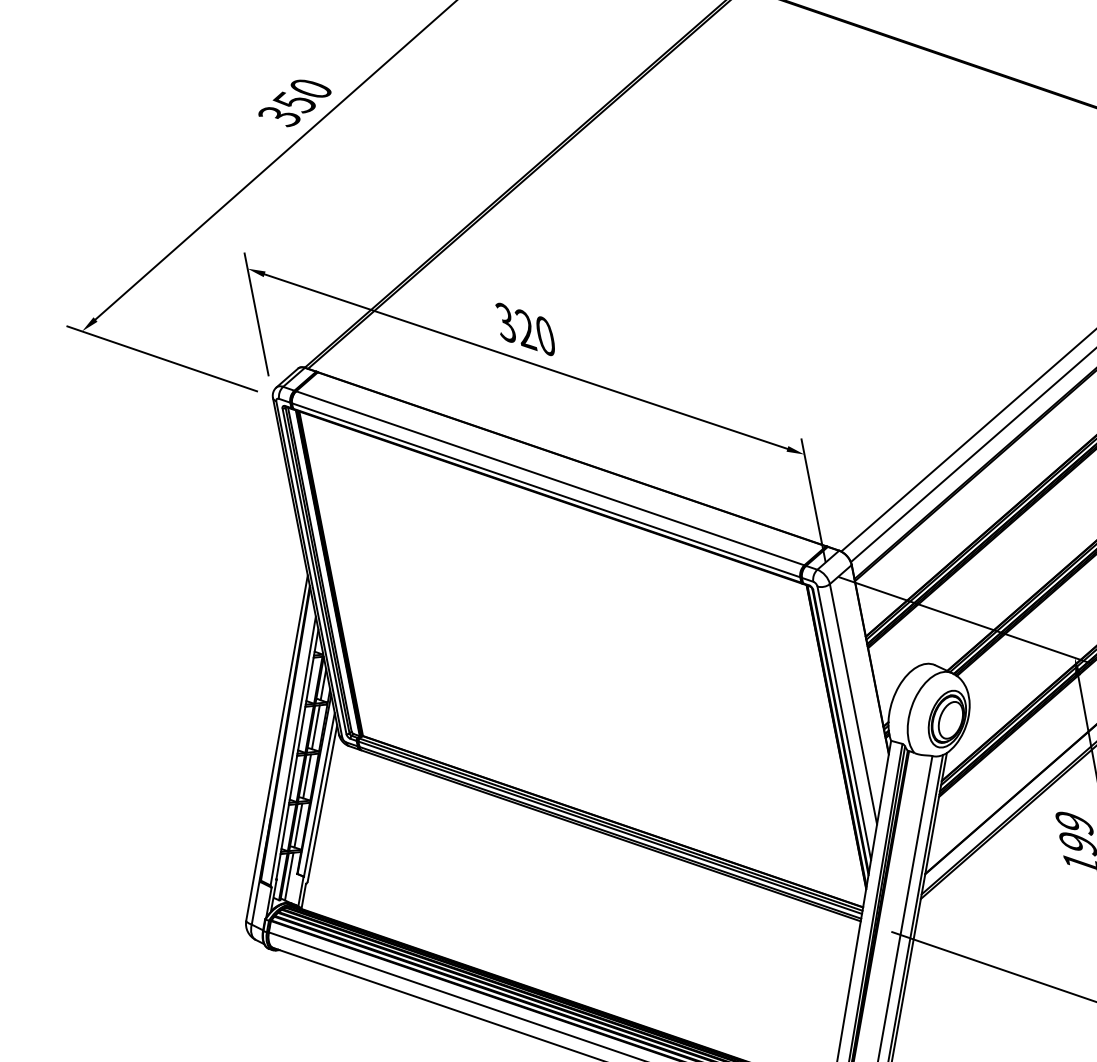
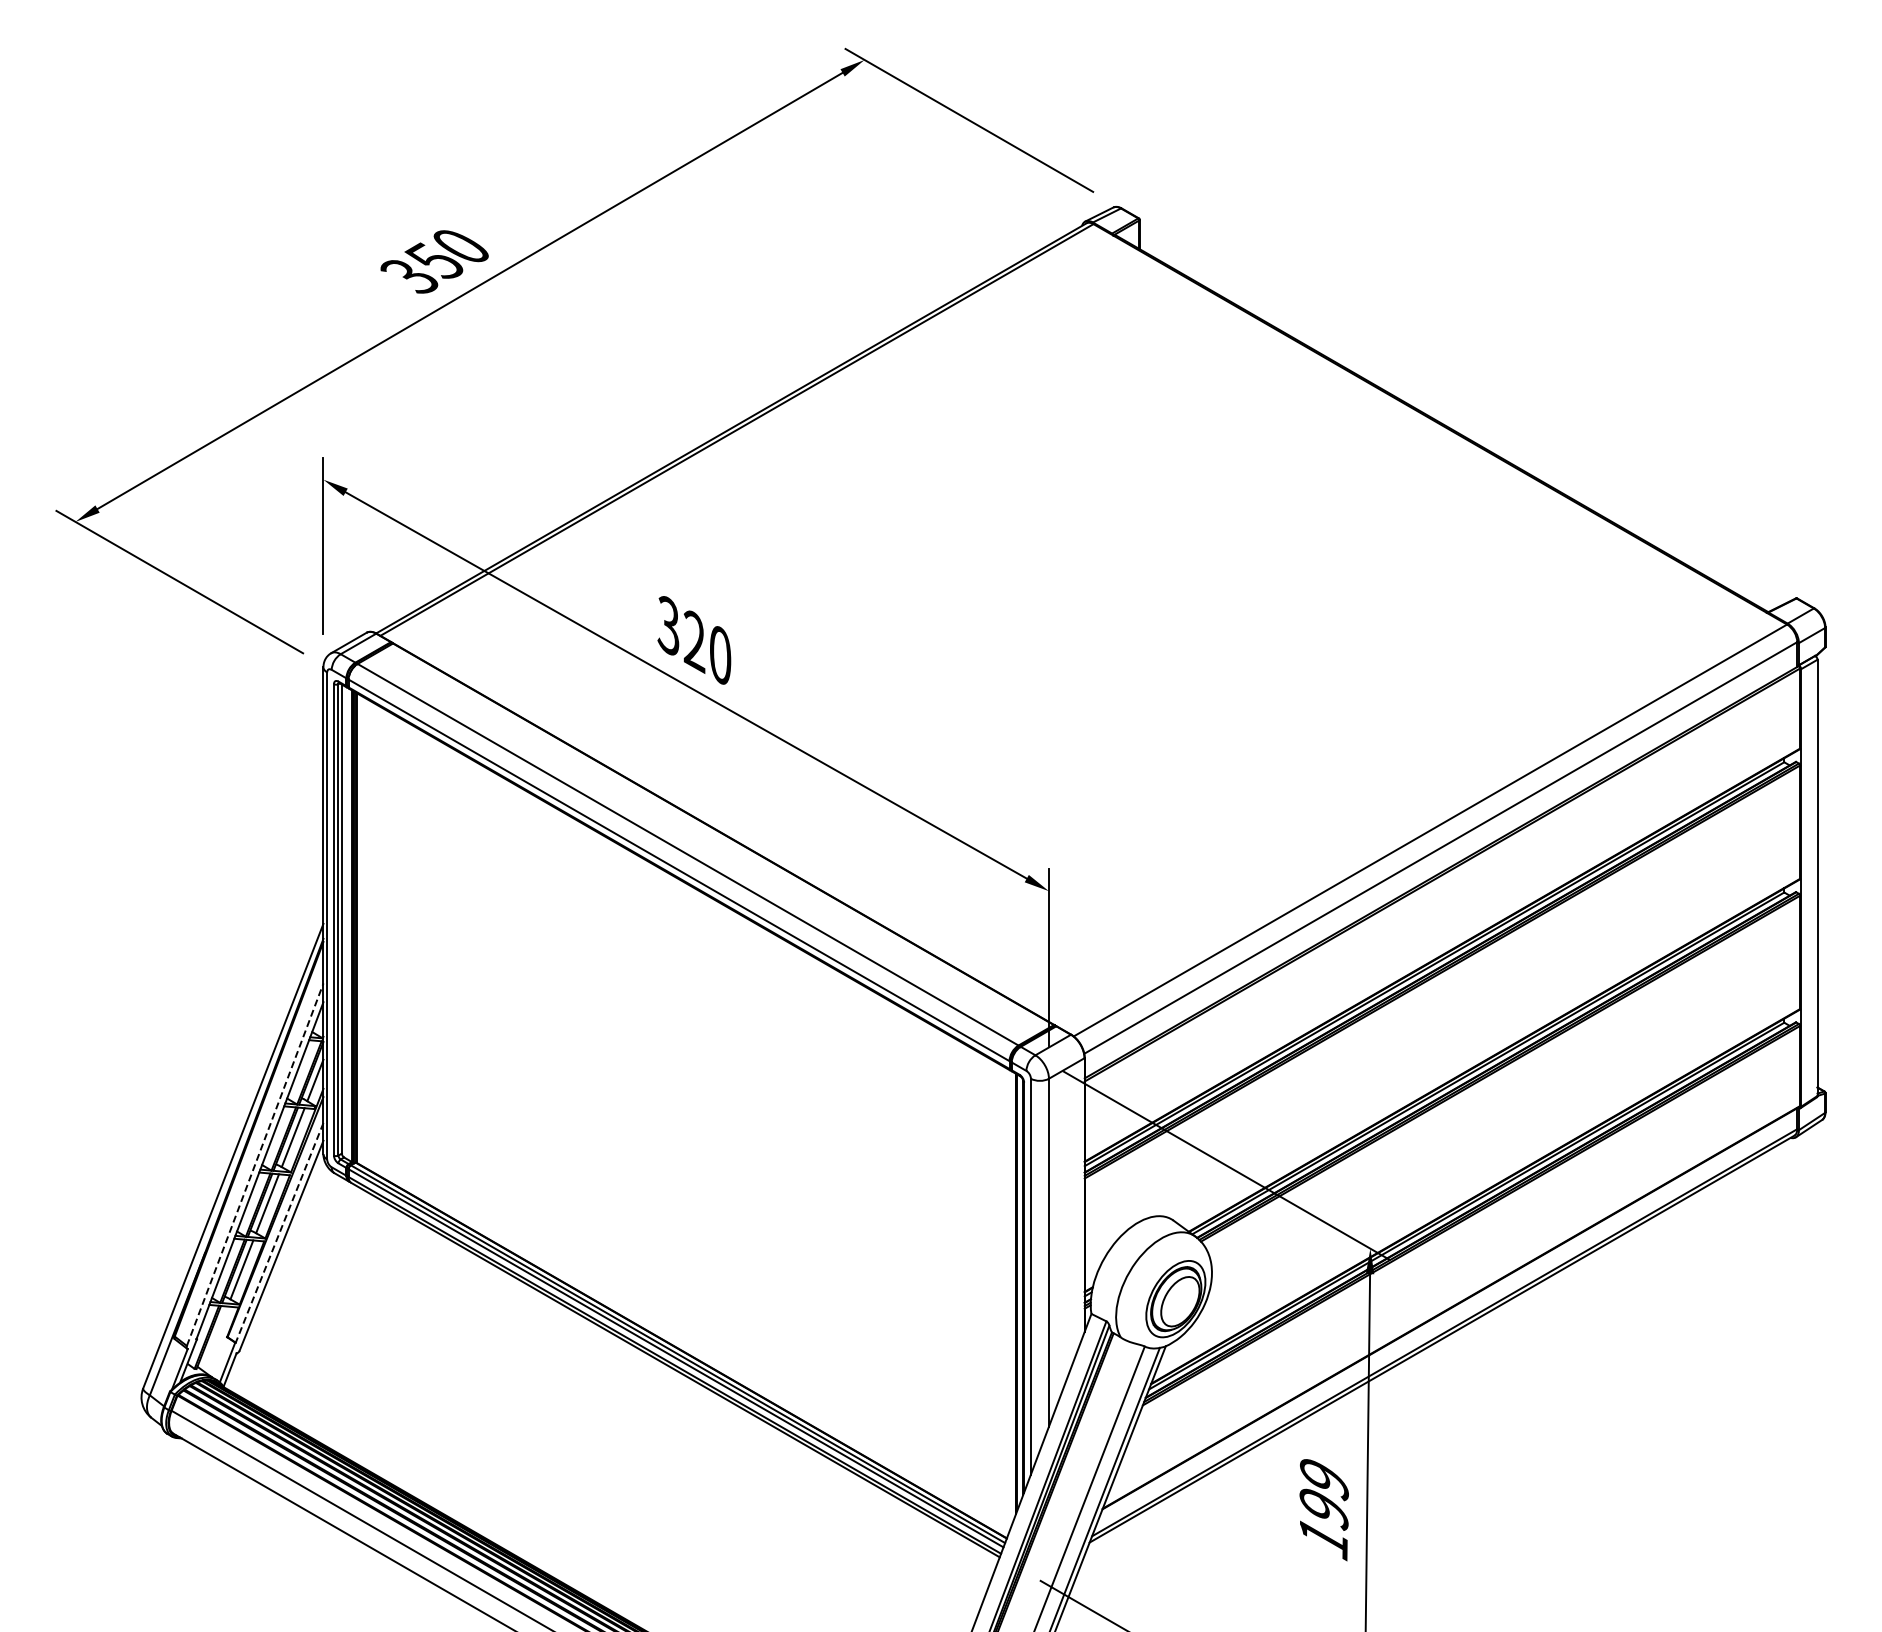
line: (293, 750) -> (255, 1164), solid -> dashed
line: (319, 795) -> (279, 1233), solid -> dashed
line: (288, 876) -> (214, 1338), removed

